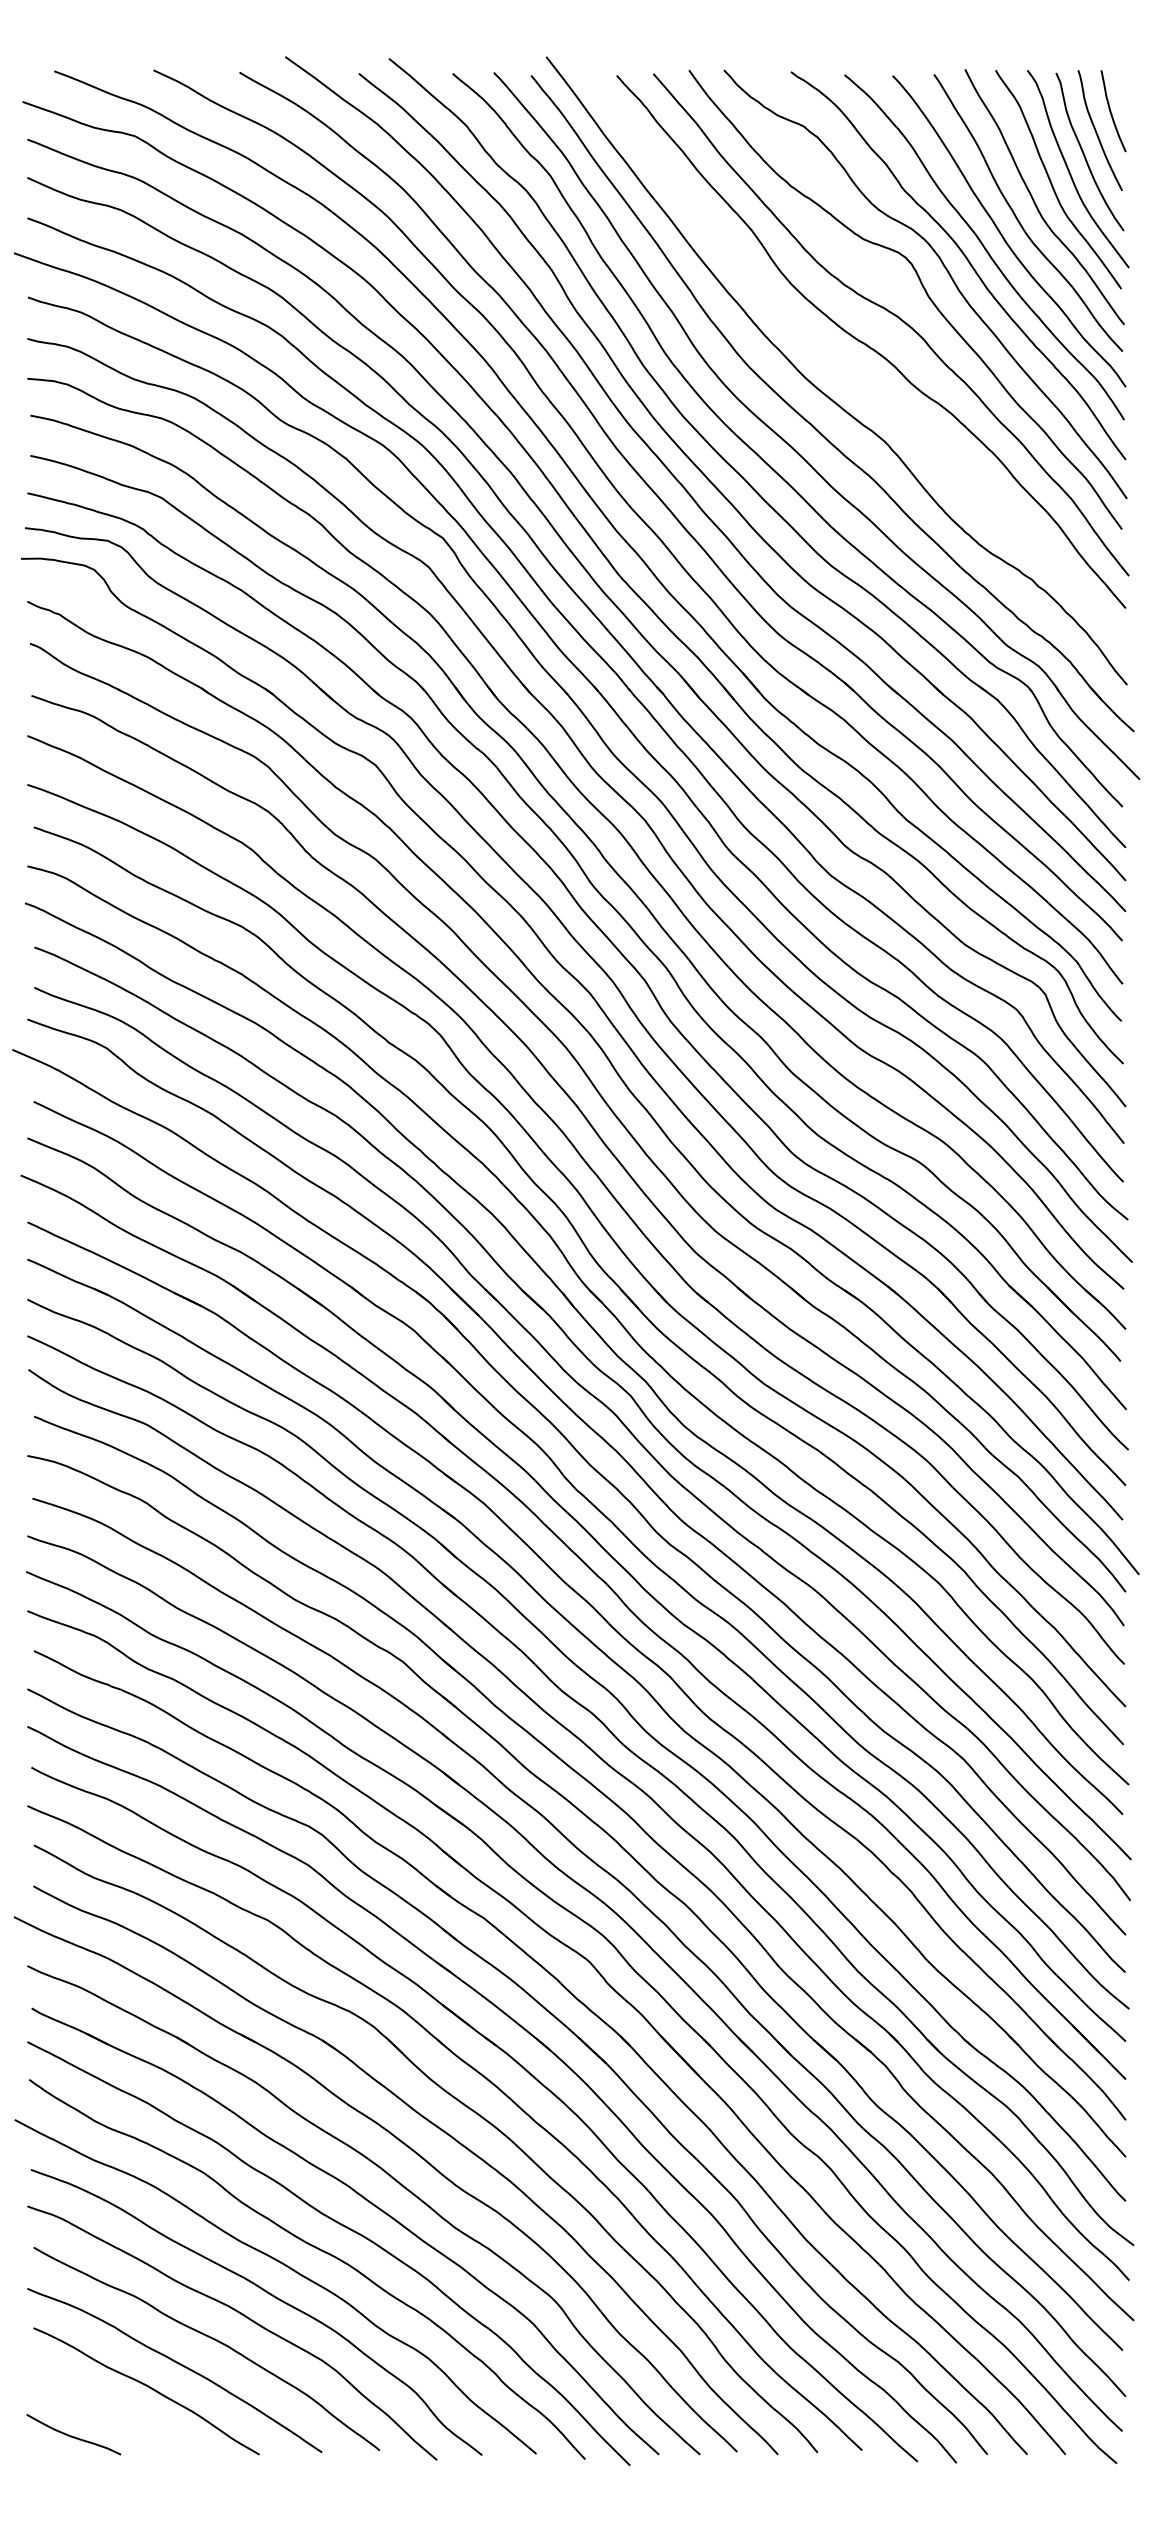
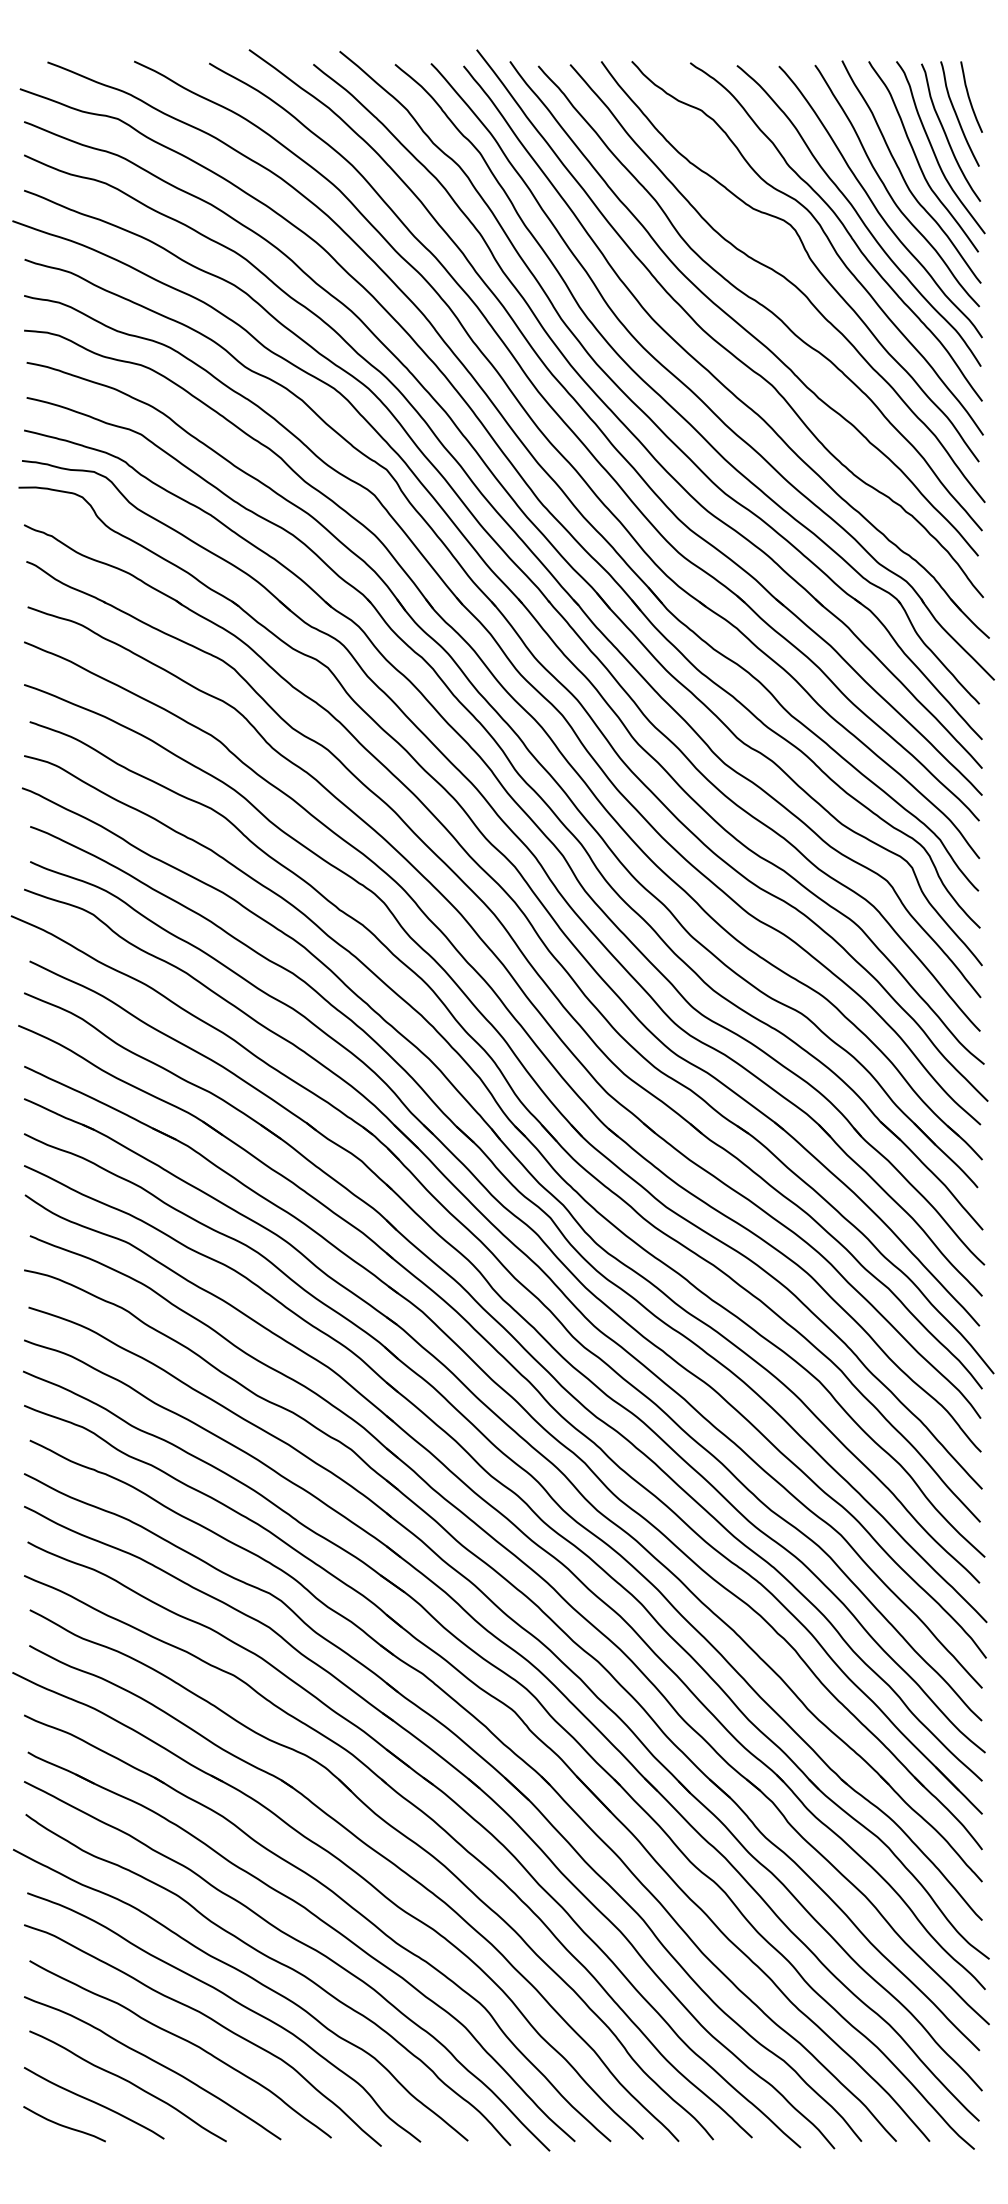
curve: (840, 364) -> (733, 318), added
curve: (107, 2410) -> (93, 2103), added

